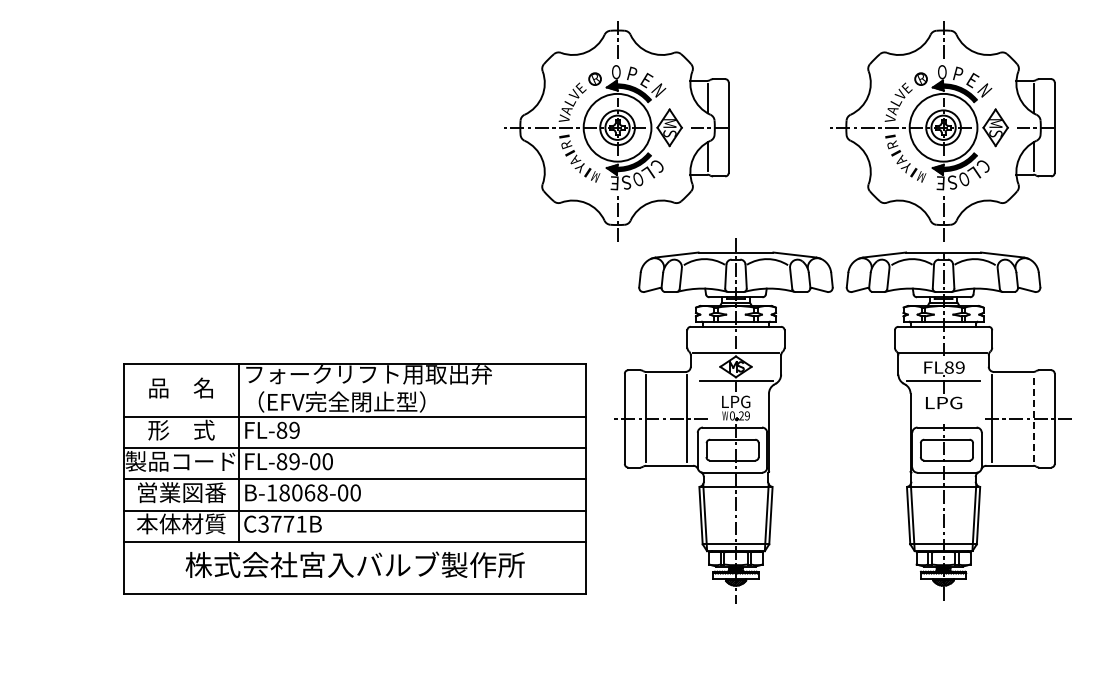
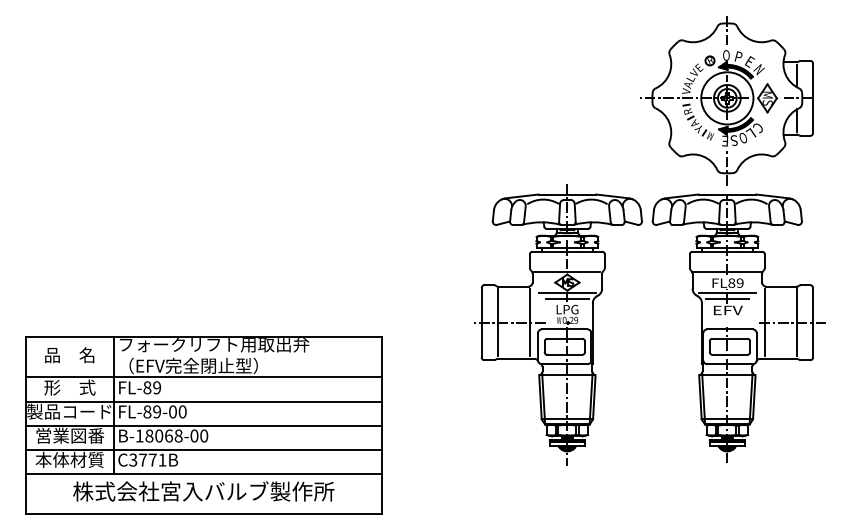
part: (616, 131) -> (475, 101), removed
line: (736, 387) -> (567, 298), added
line: (943, 387) -> (727, 298), added
text: (944, 402) -> (728, 310), LPG -> EFV
line: (1033, 418) -> (796, 322), dashed -> solid
part: (354, 478) -> (203, 424), moved

